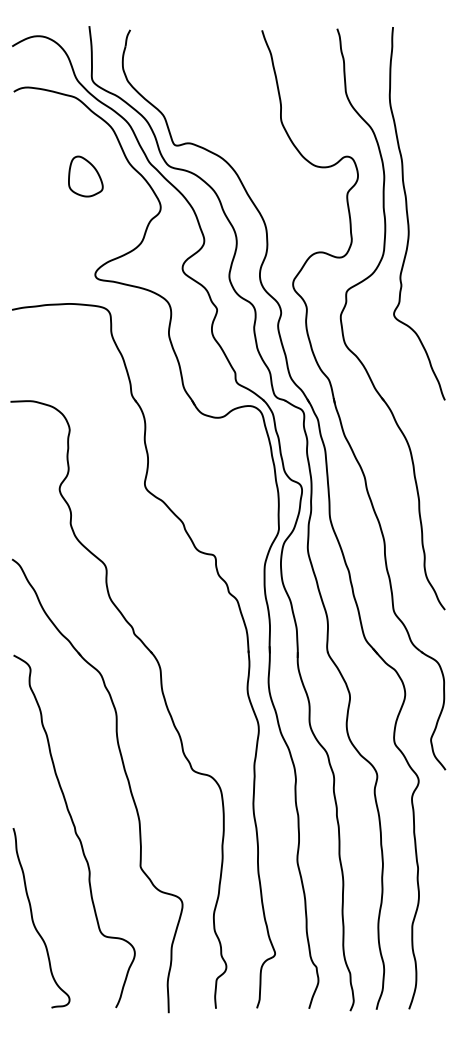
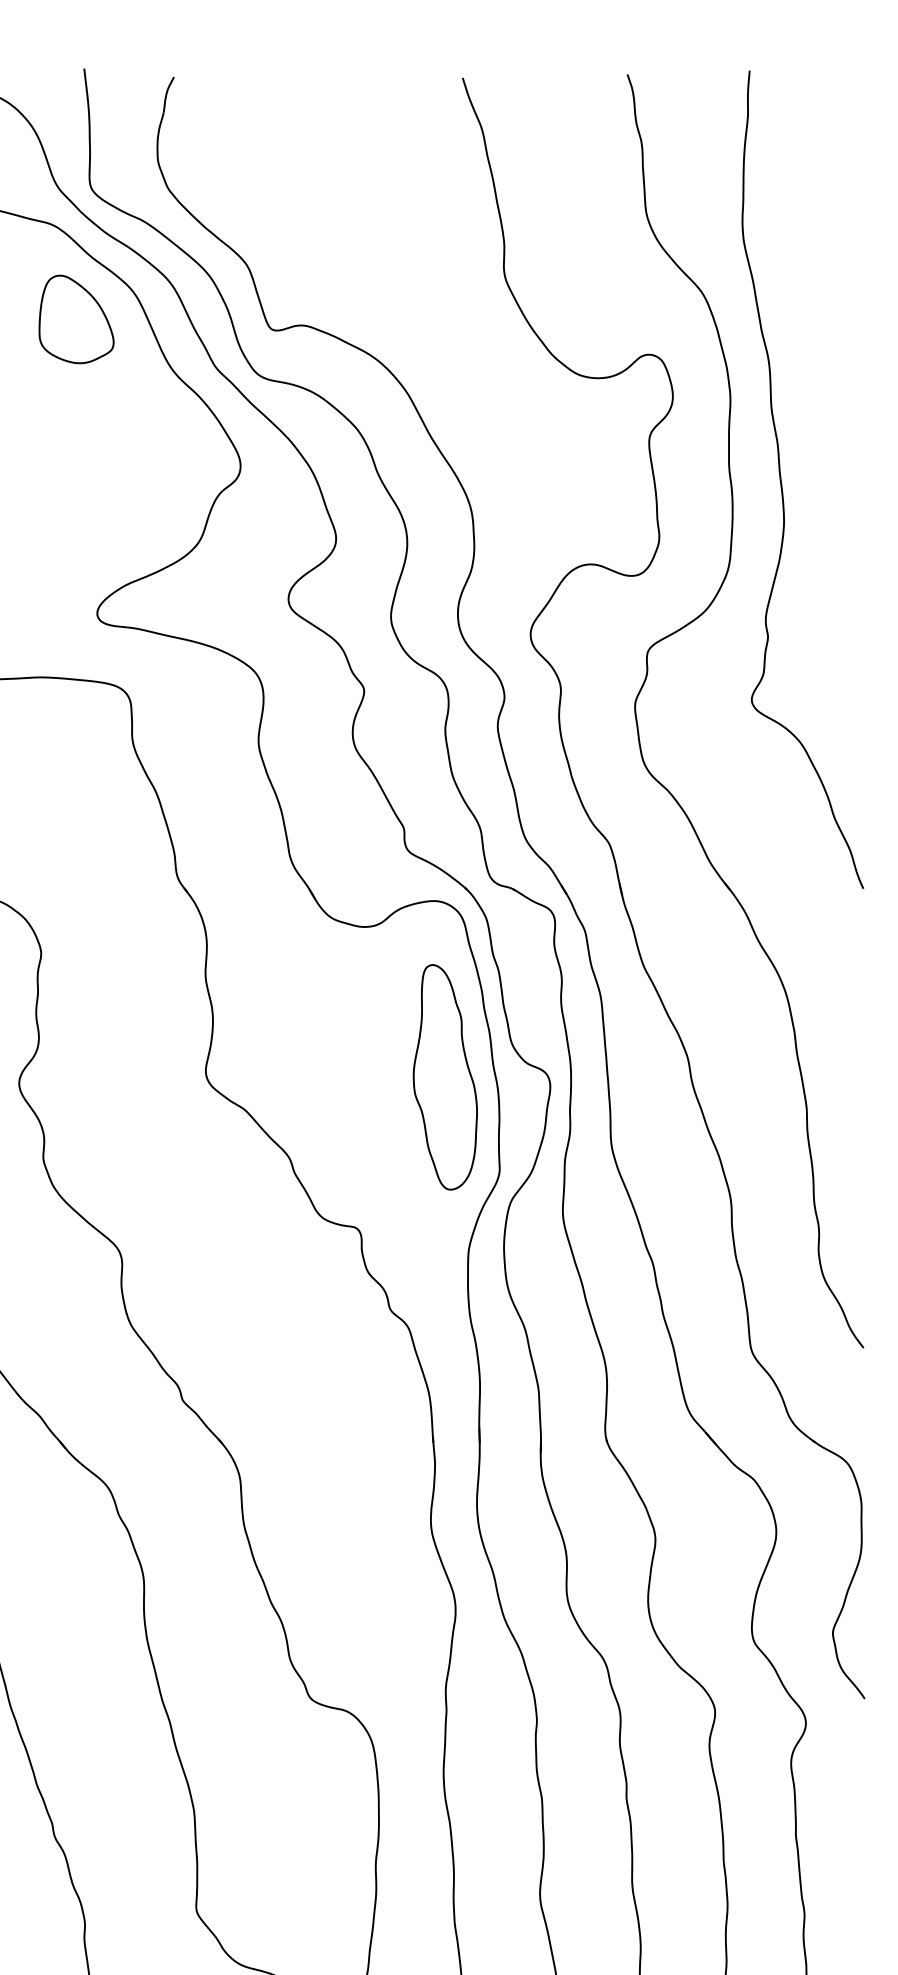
part: (85, 176) -> (75, 319), moved
part: (253, 486) -> (443, 1077), added

